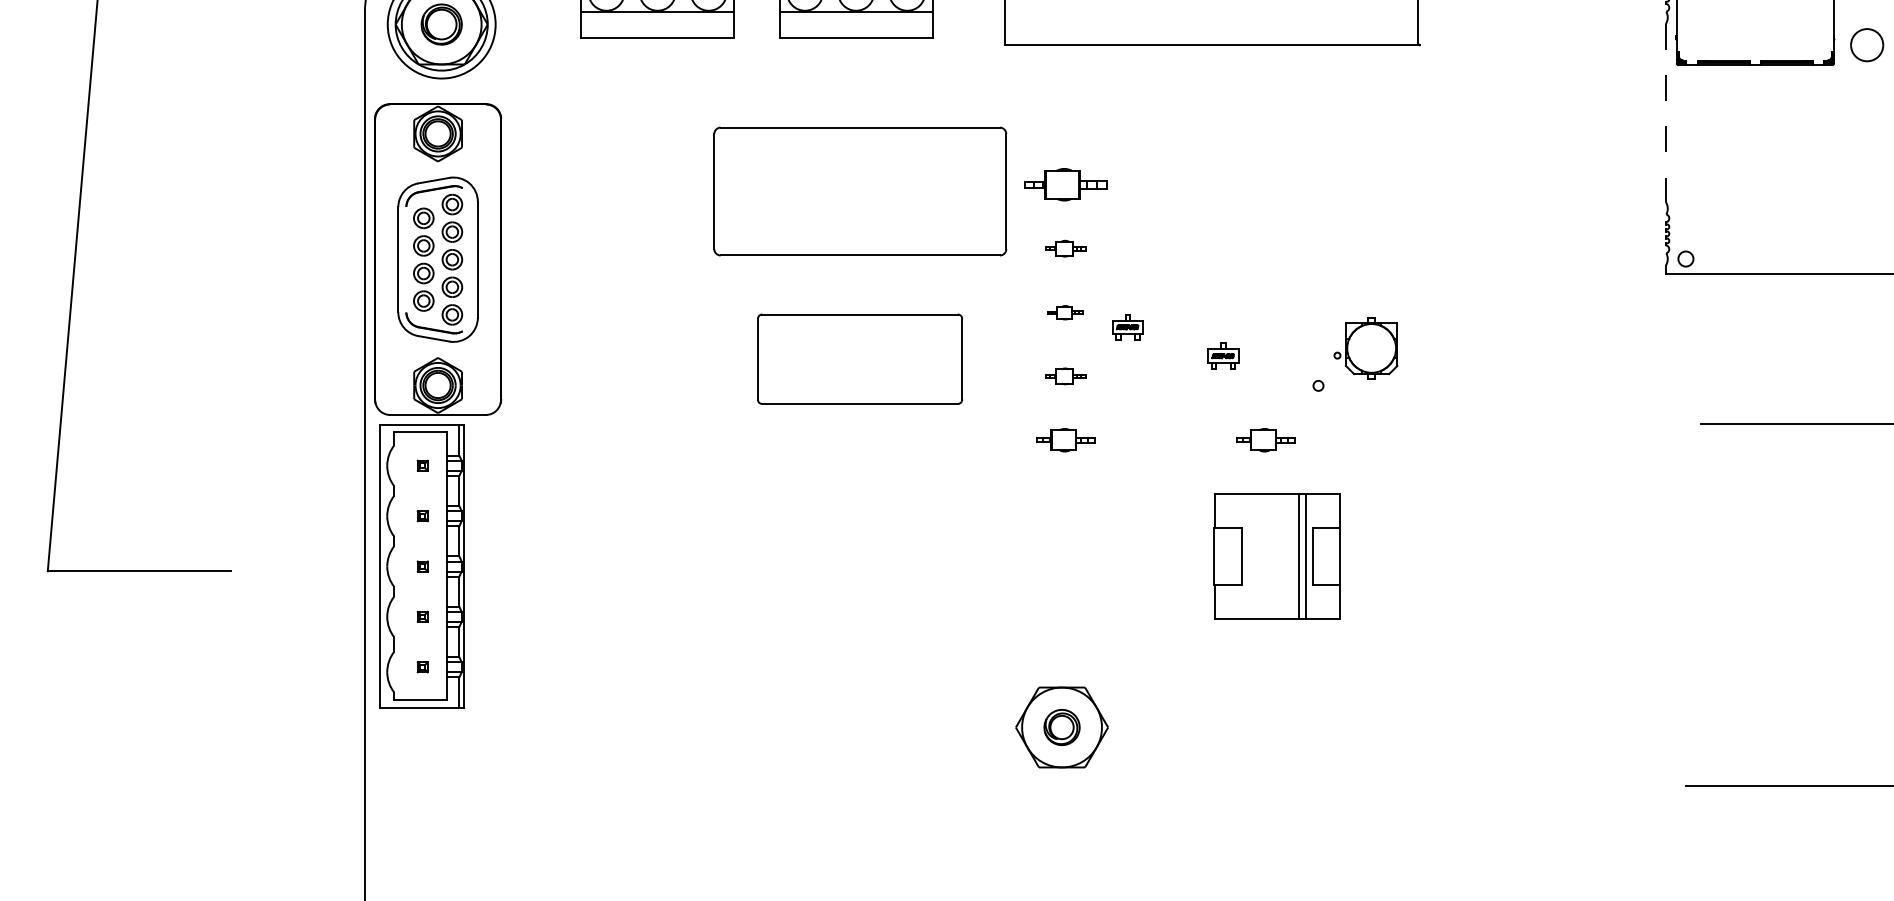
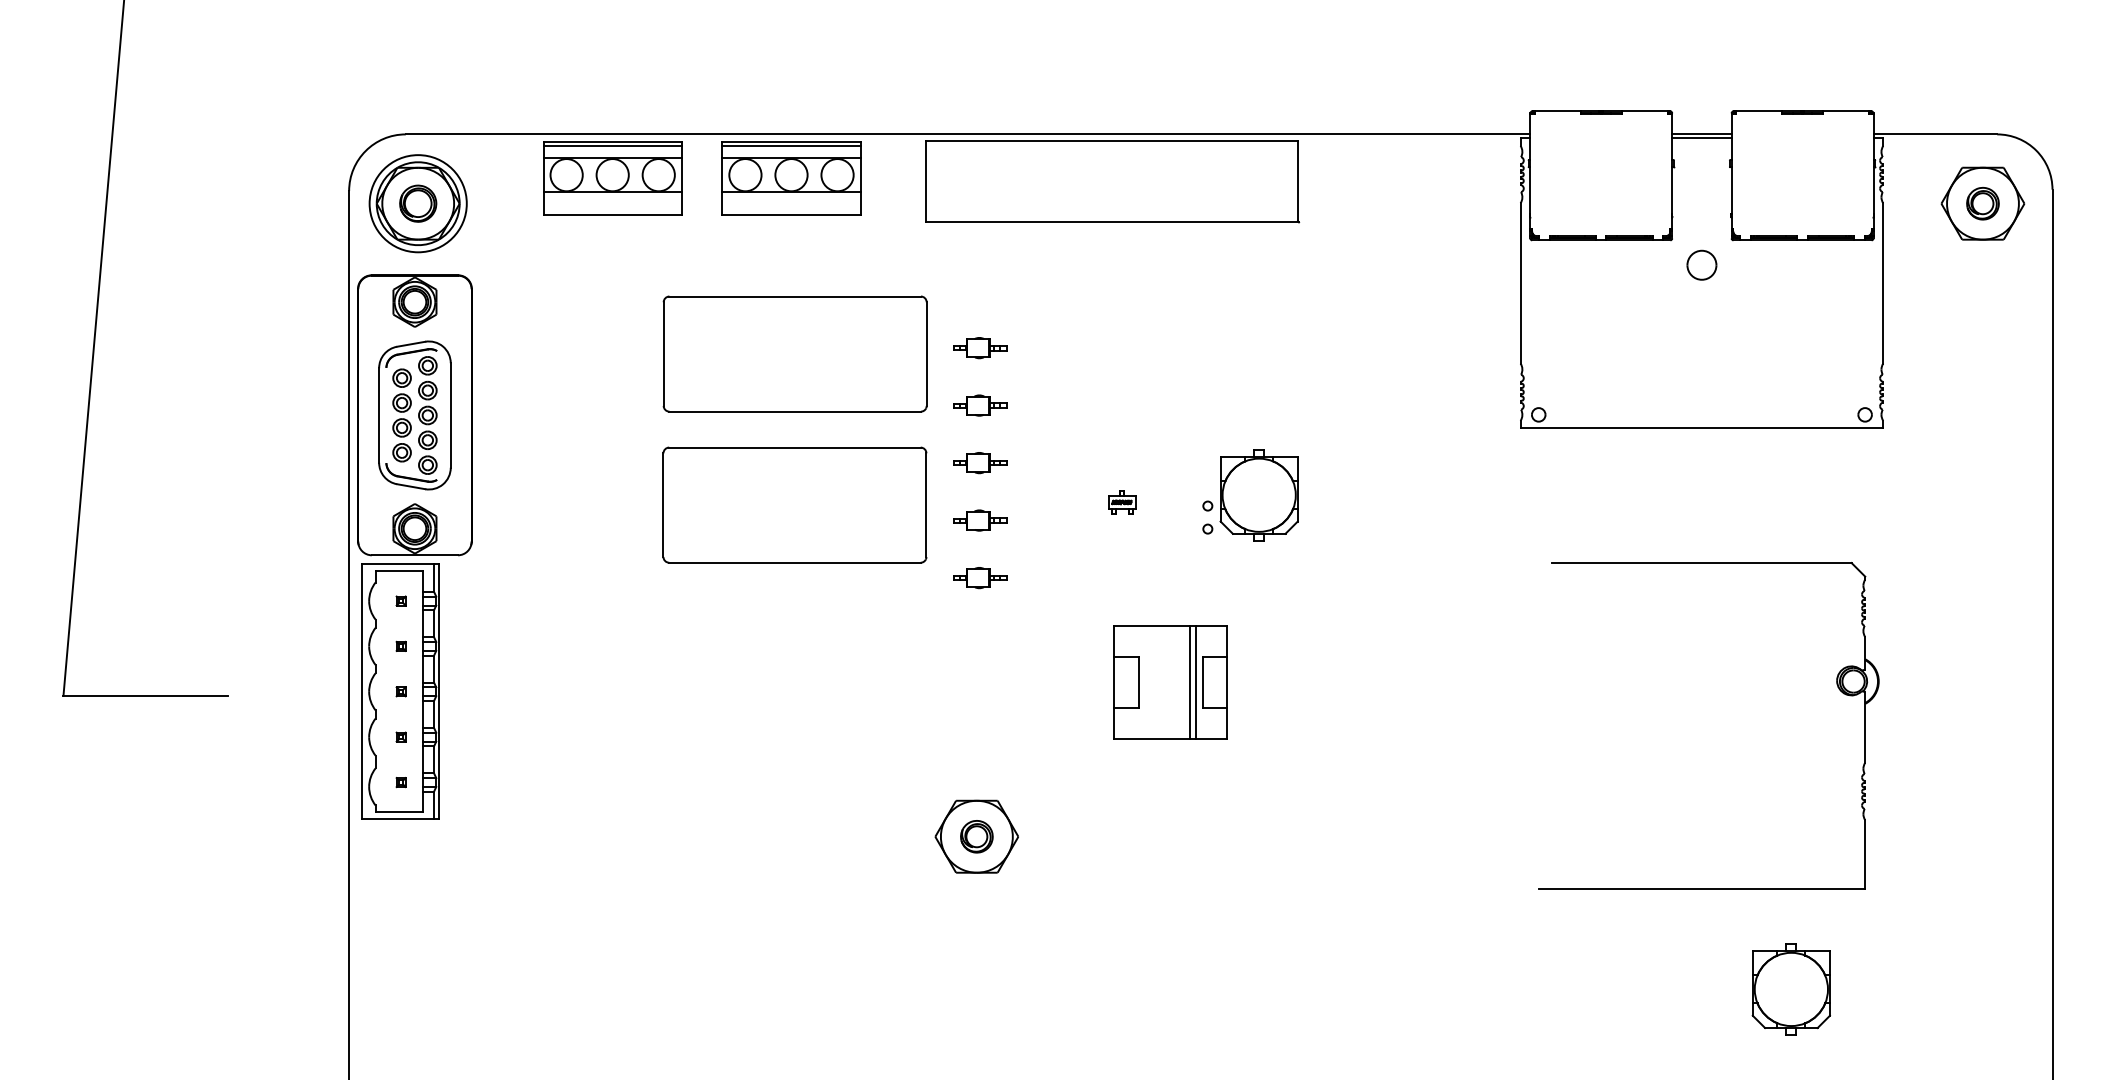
part: (1866, 44) -> (1701, 264), moved
line: (1665, 113) -> (1520, 283), dashed -> solid
part: (1066, 185) -> (980, 348), size x0.71
part: (1066, 248) -> (980, 405), size x1.43
part: (1066, 313) -> (980, 463), size x1.67
part: (1128, 327) -> (1036, 476), removed
part: (1365, 348) -> (1250, 495), size x1.67
part: (859, 358) -> (794, 504), size x1.43
part: (1066, 376) -> (980, 520), size x1.43
part: (1265, 440) -> (1160, 578), removed

